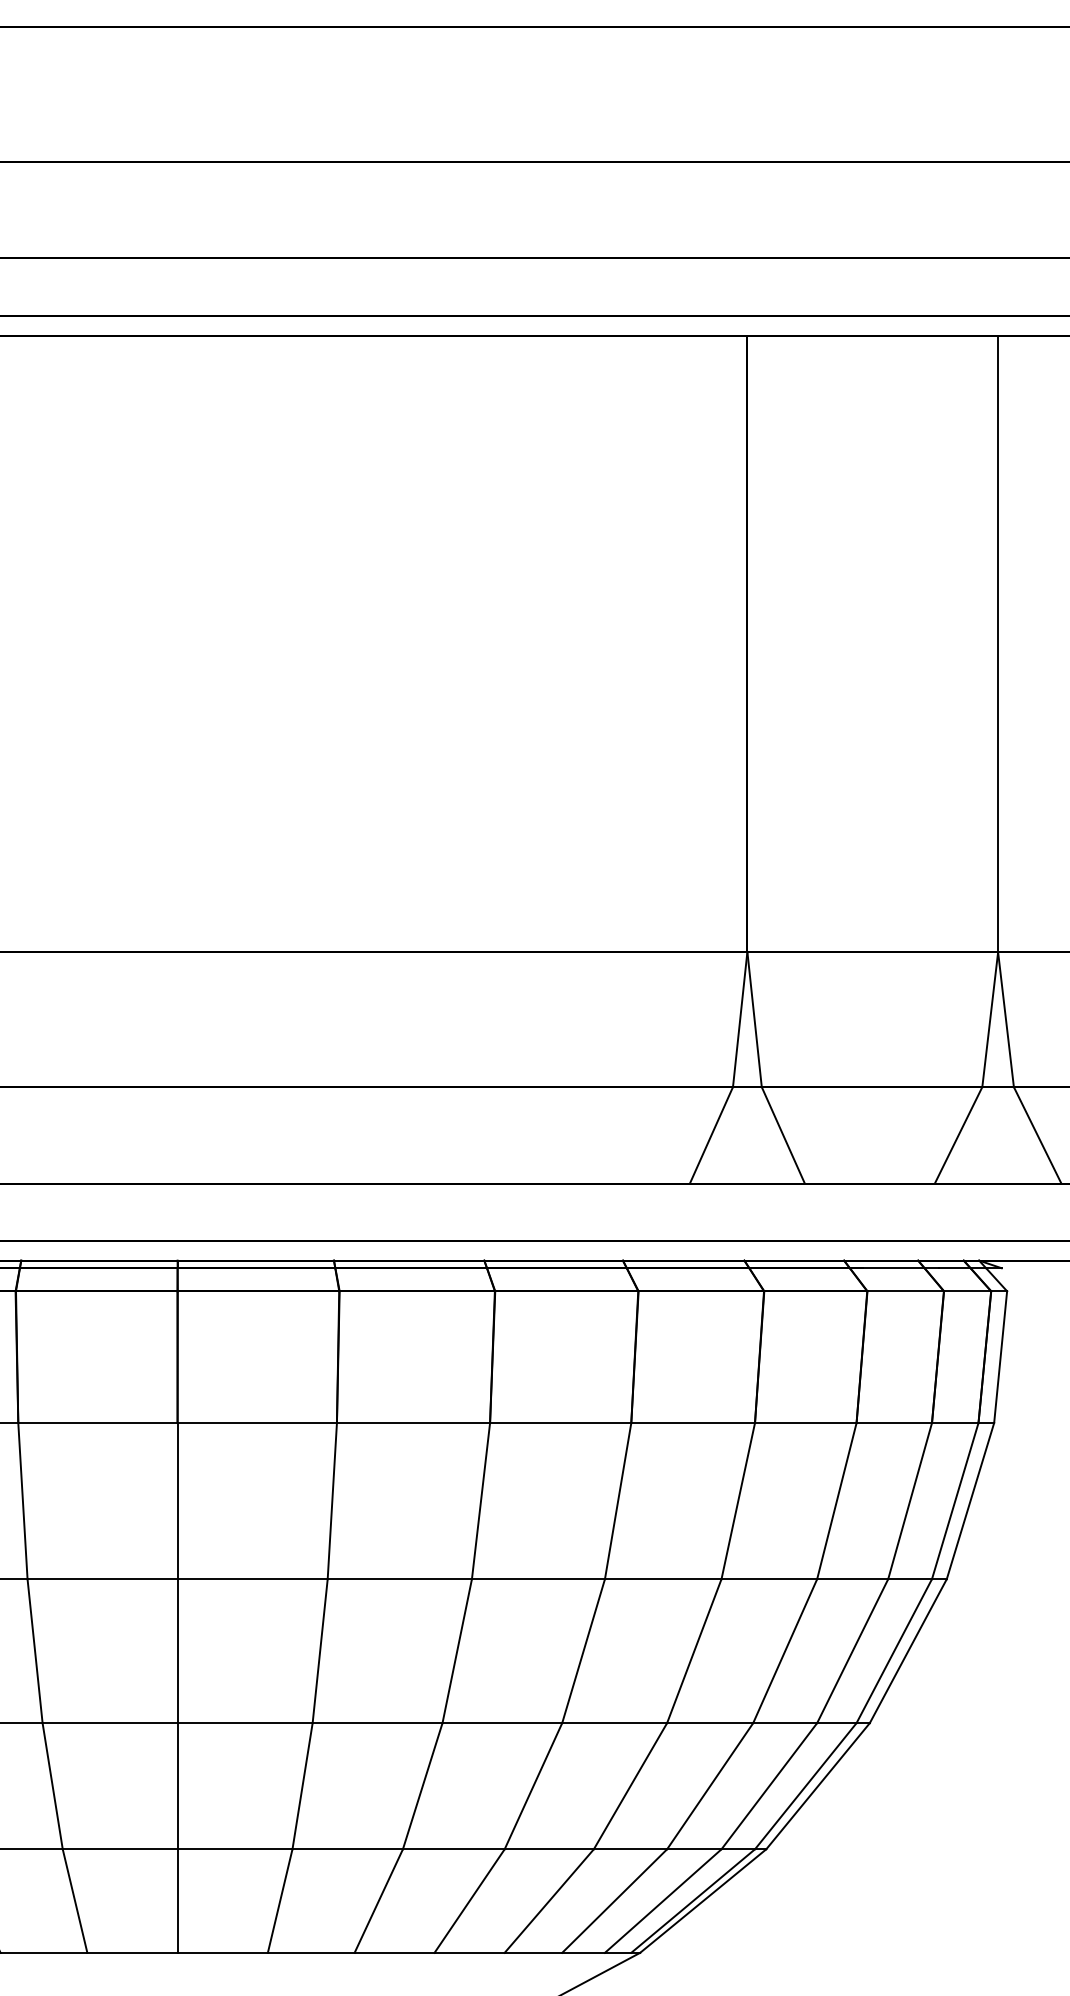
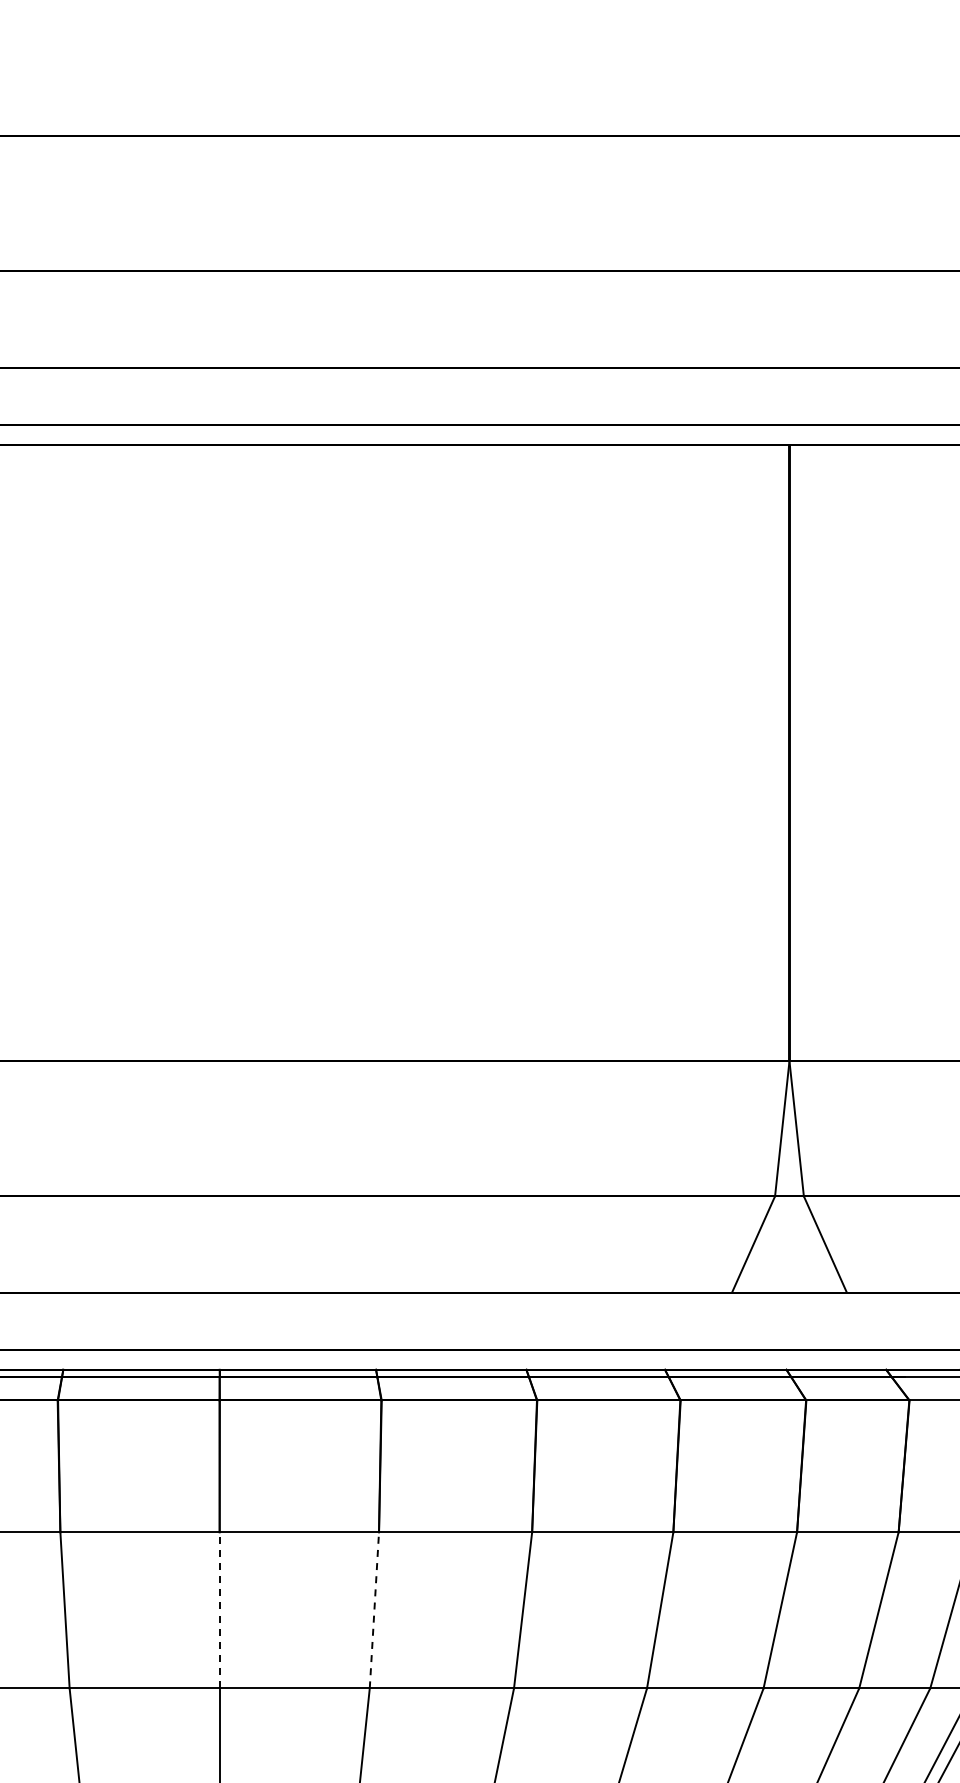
line: (177, 1500) -> (219, 1609), solid -> dashed
line: (332, 1500) -> (374, 1609), solid -> dashed

